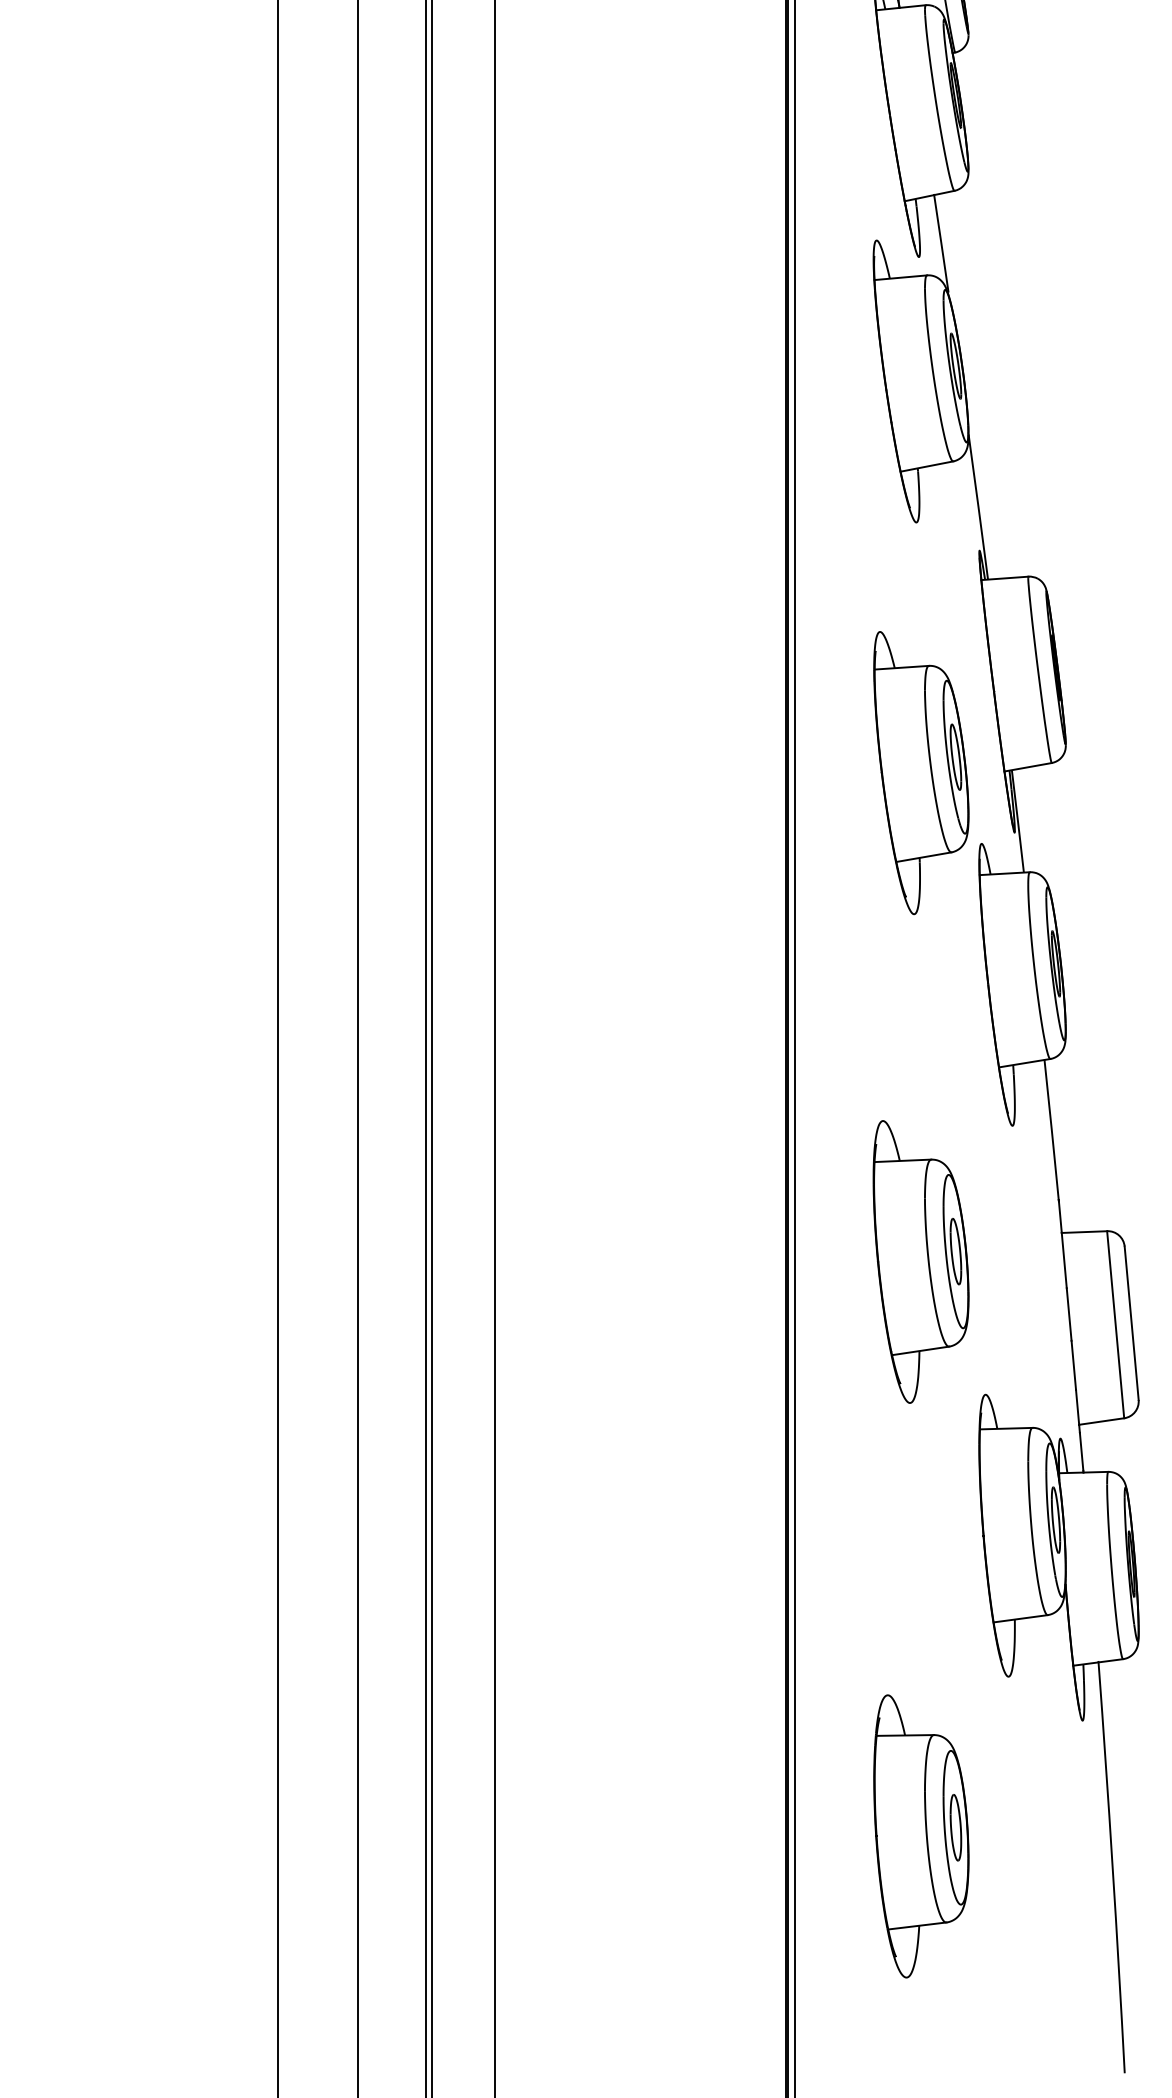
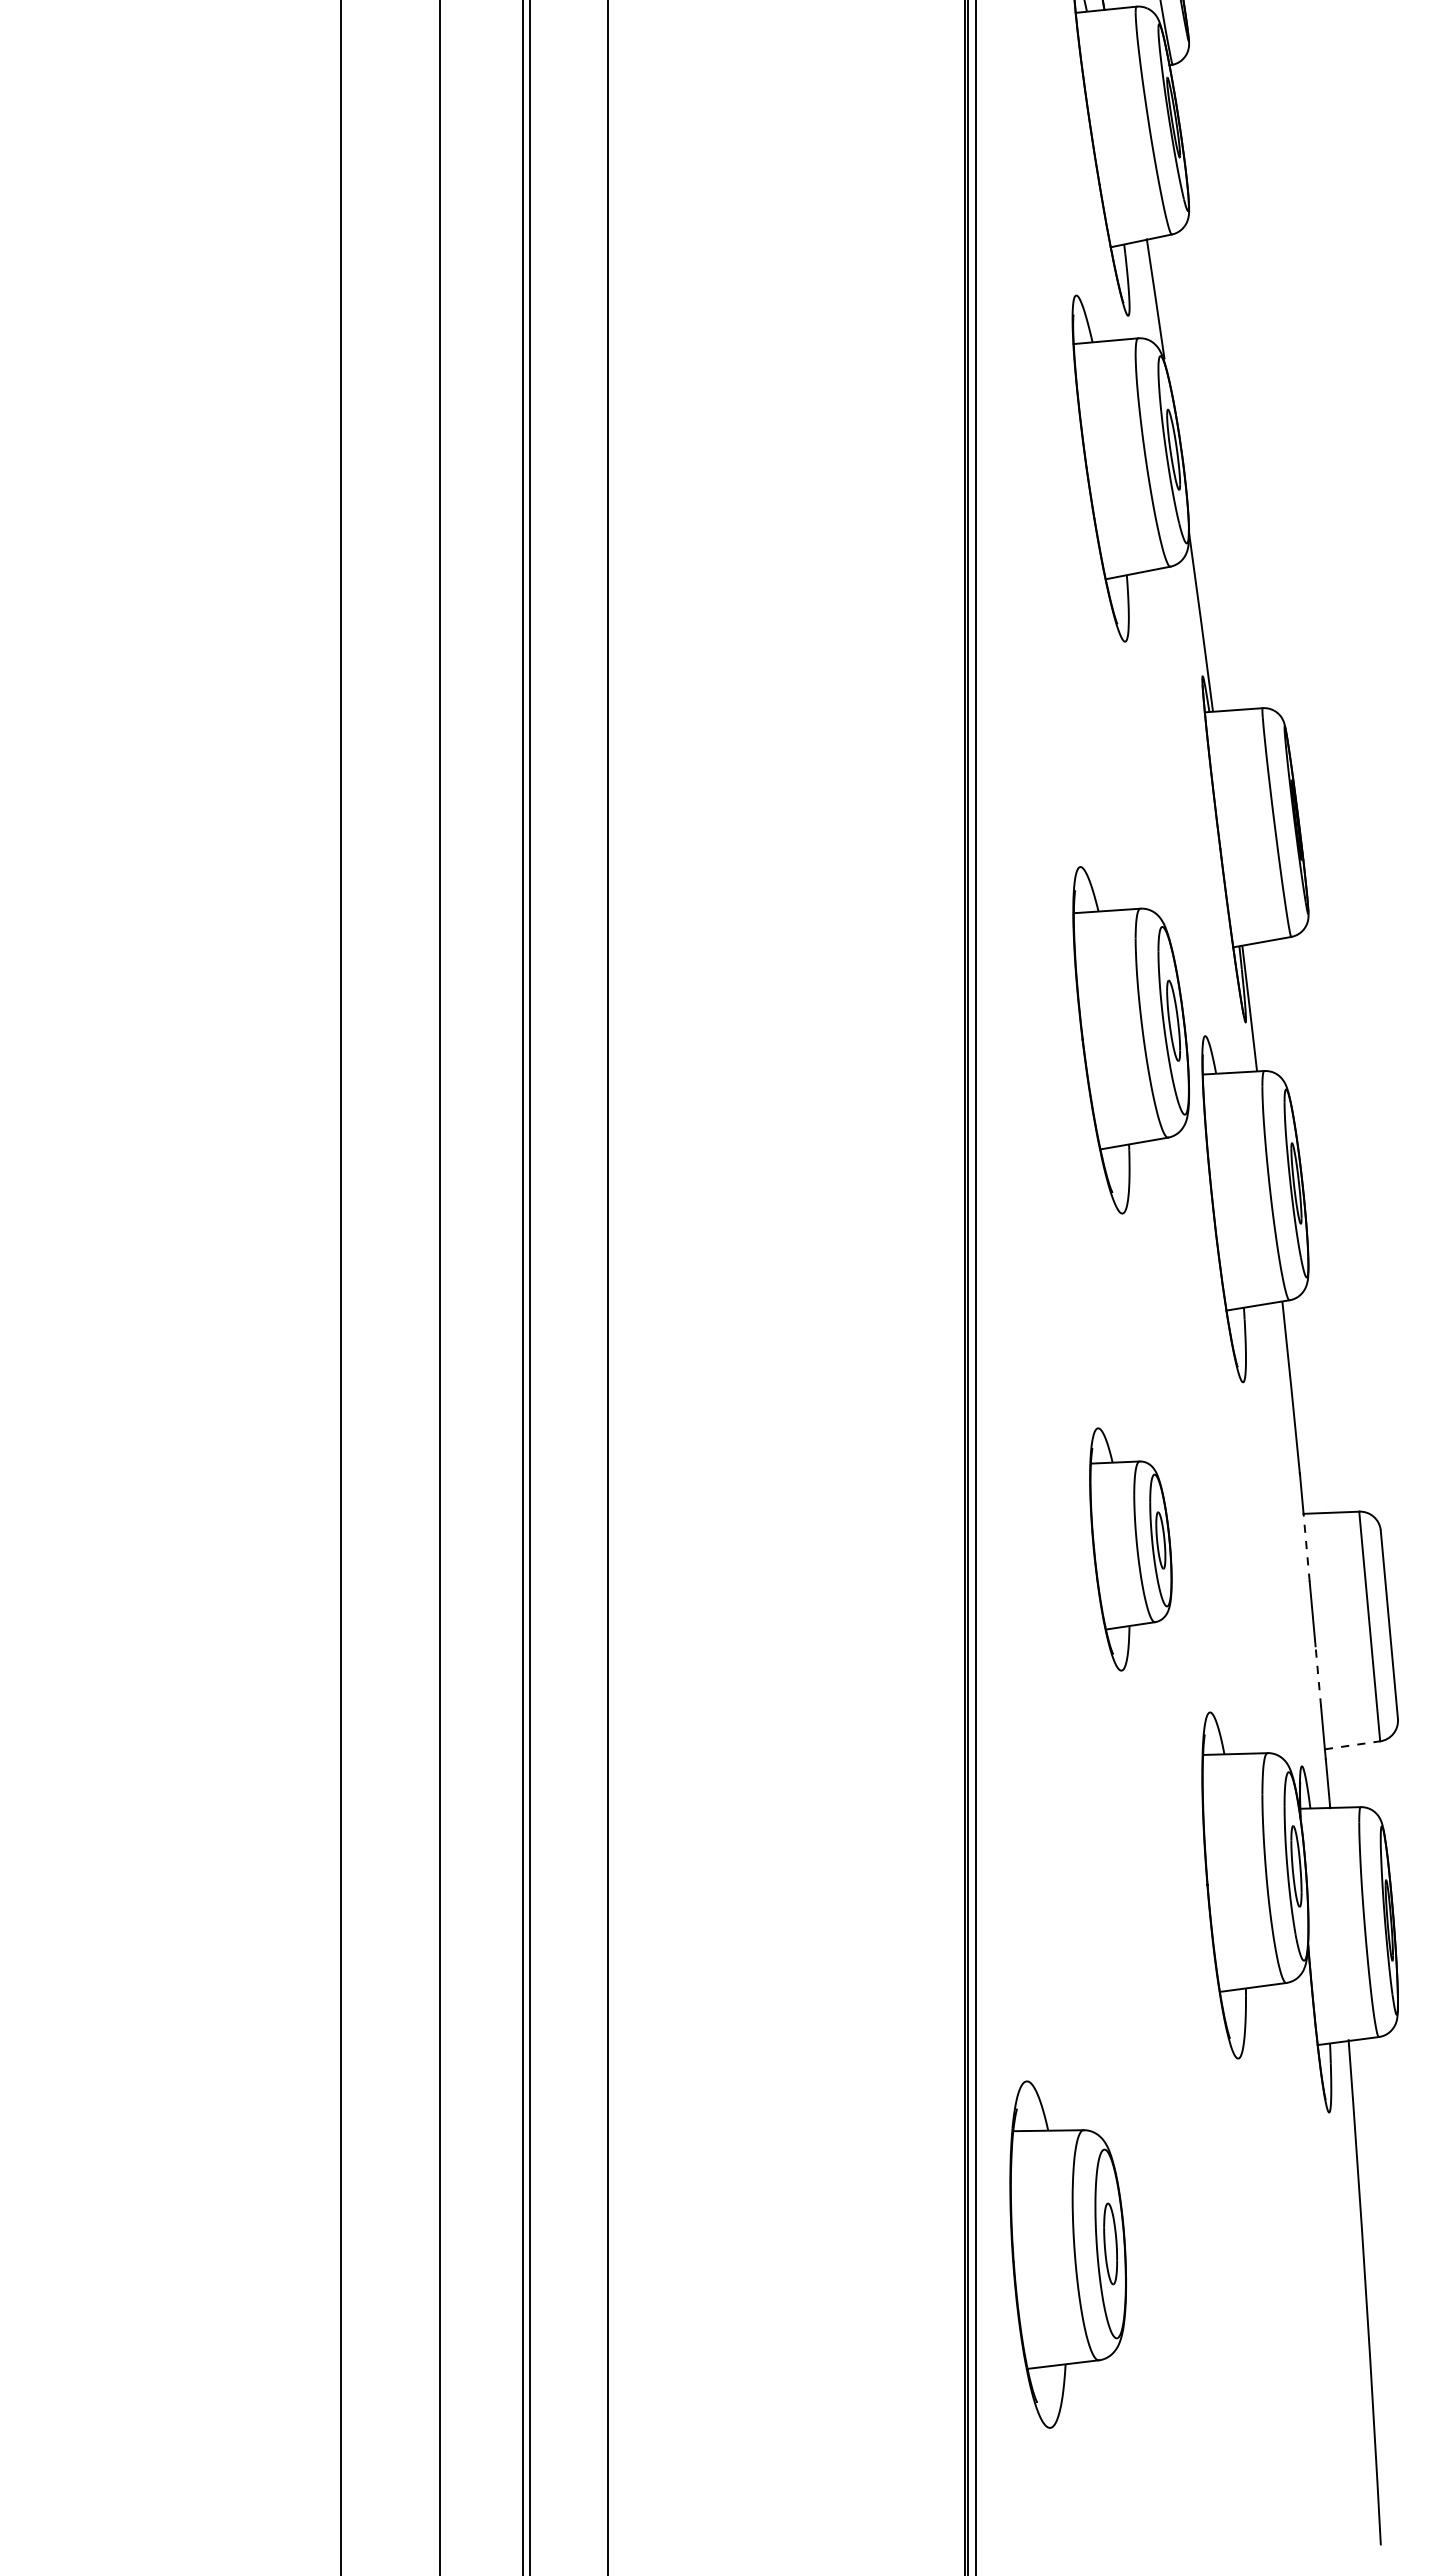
part: (920, 773) -> (1130, 1040), moved
line: (1064, 1260) -> (1306, 1547), solid -> dashed
part: (920, 1262) -> (1130, 1549), size x0.7
line: (1073, 1364) -> (1318, 1675), solid -> dashed
line: (1101, 1421) -> (1352, 1745), solid -> dashed
part: (920, 1836) -> (1067, 2254), moved

